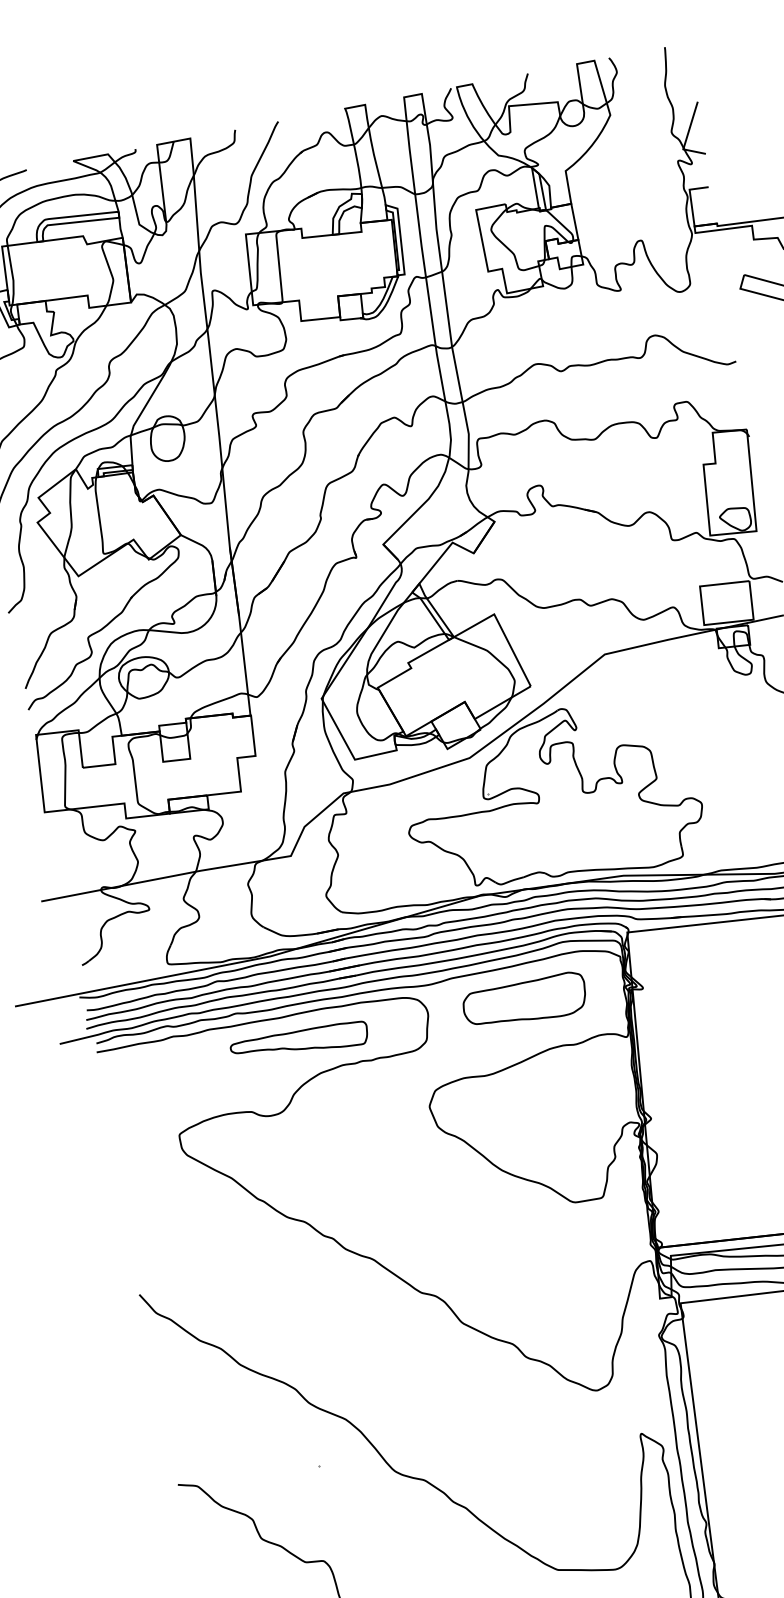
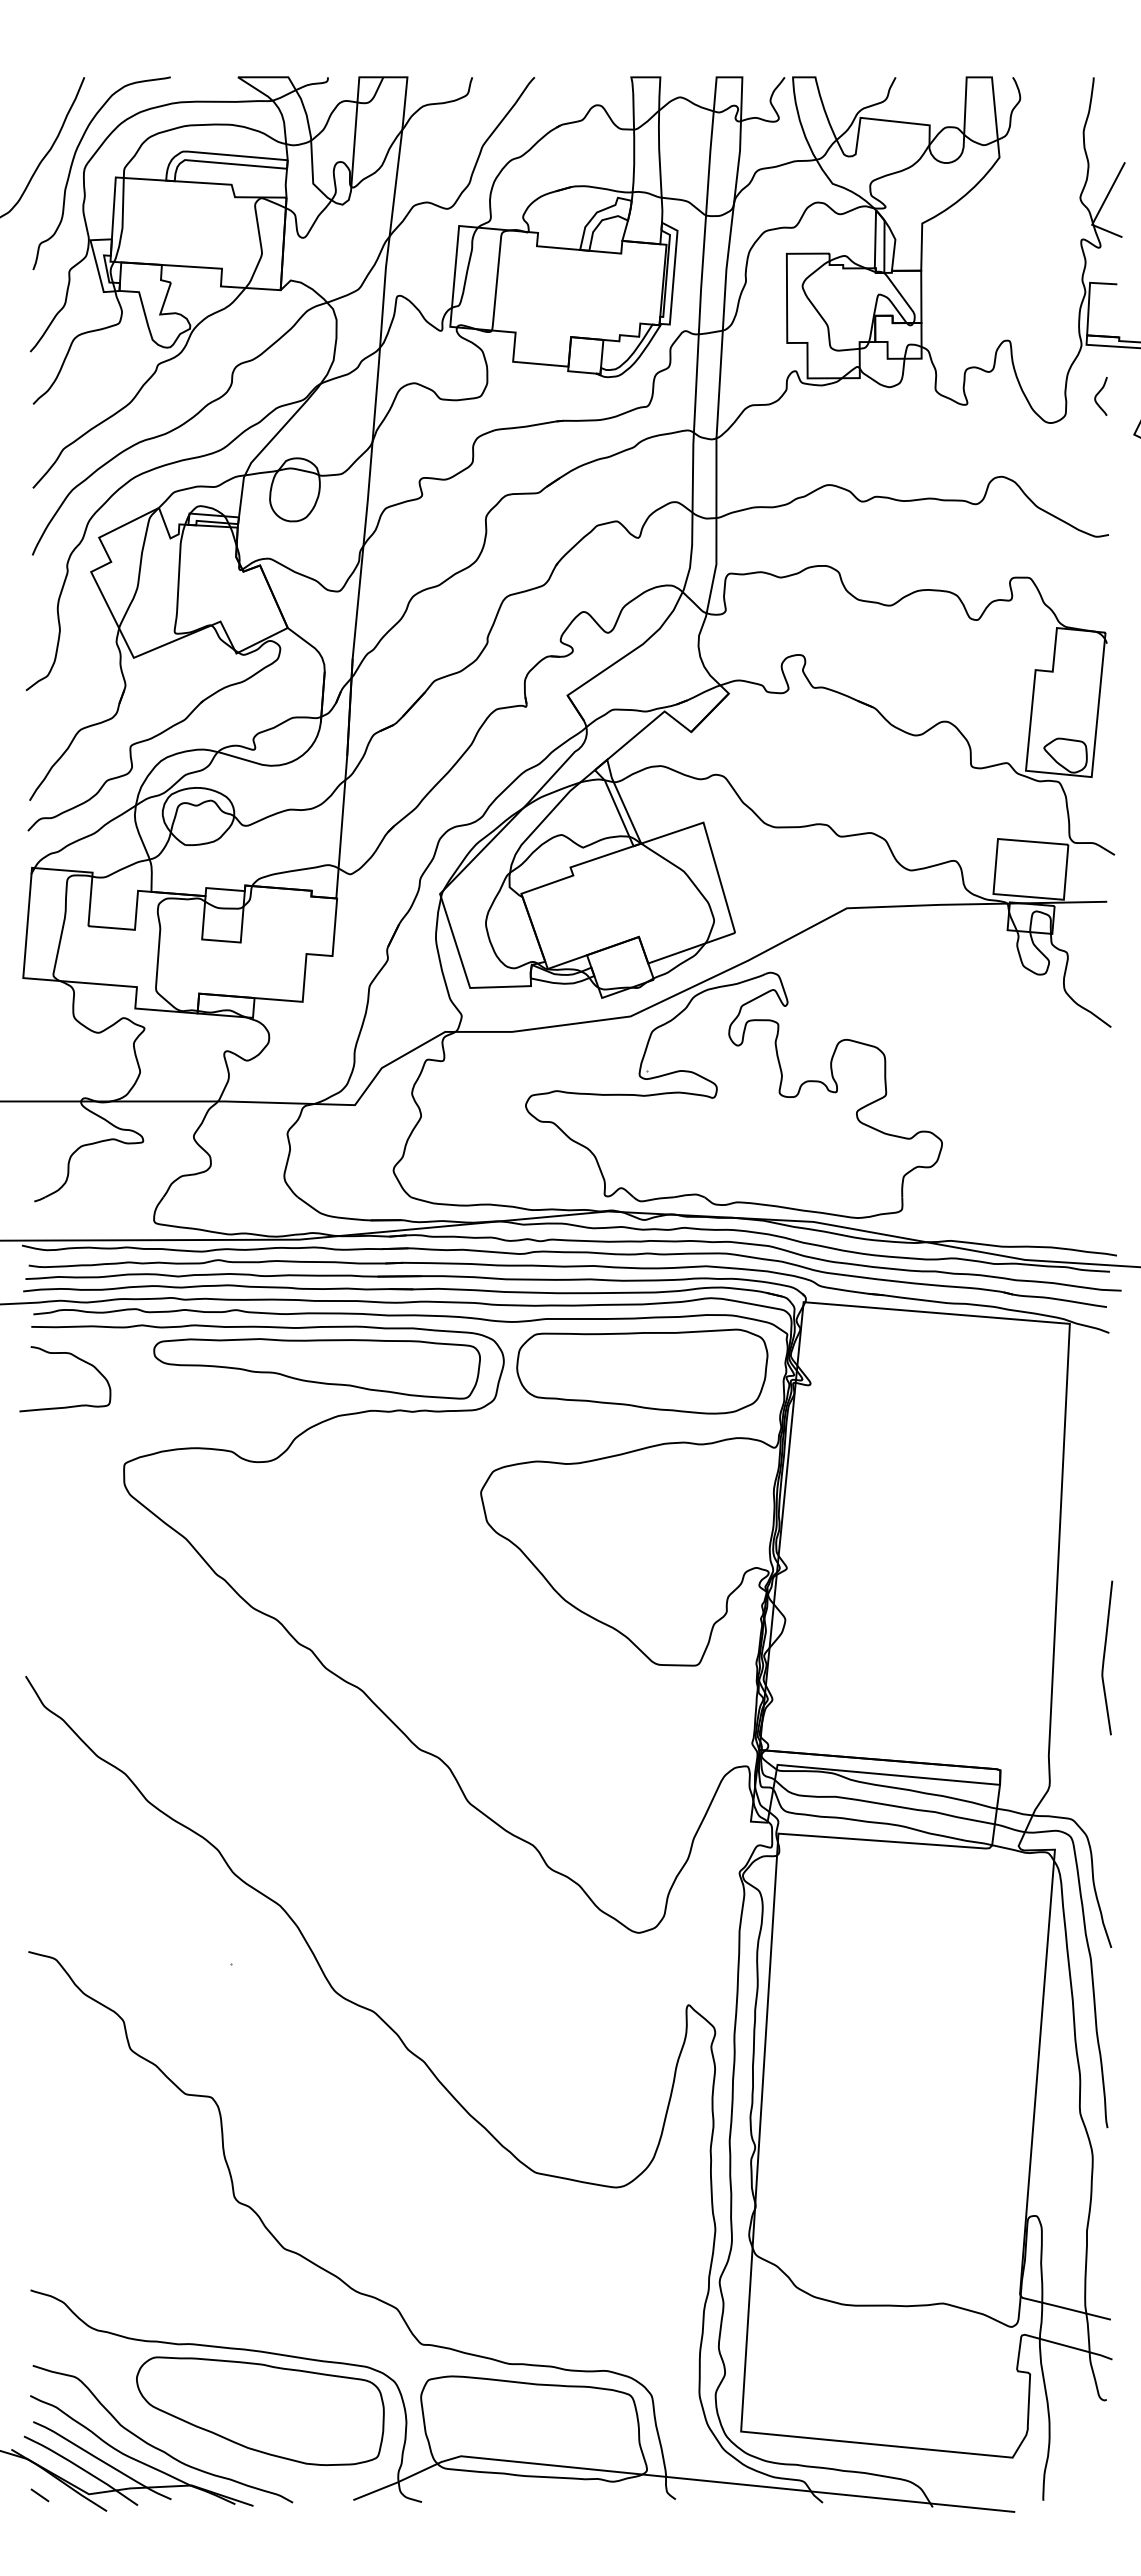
curve: (710, 265) -> (1098, 394), added
part: (525, 1001) -> (642, 1371), size x1.43
part: (299, 1043) -> (316, 1368), size x1.67
curve: (132, 1068) -> (76, 1358), added

